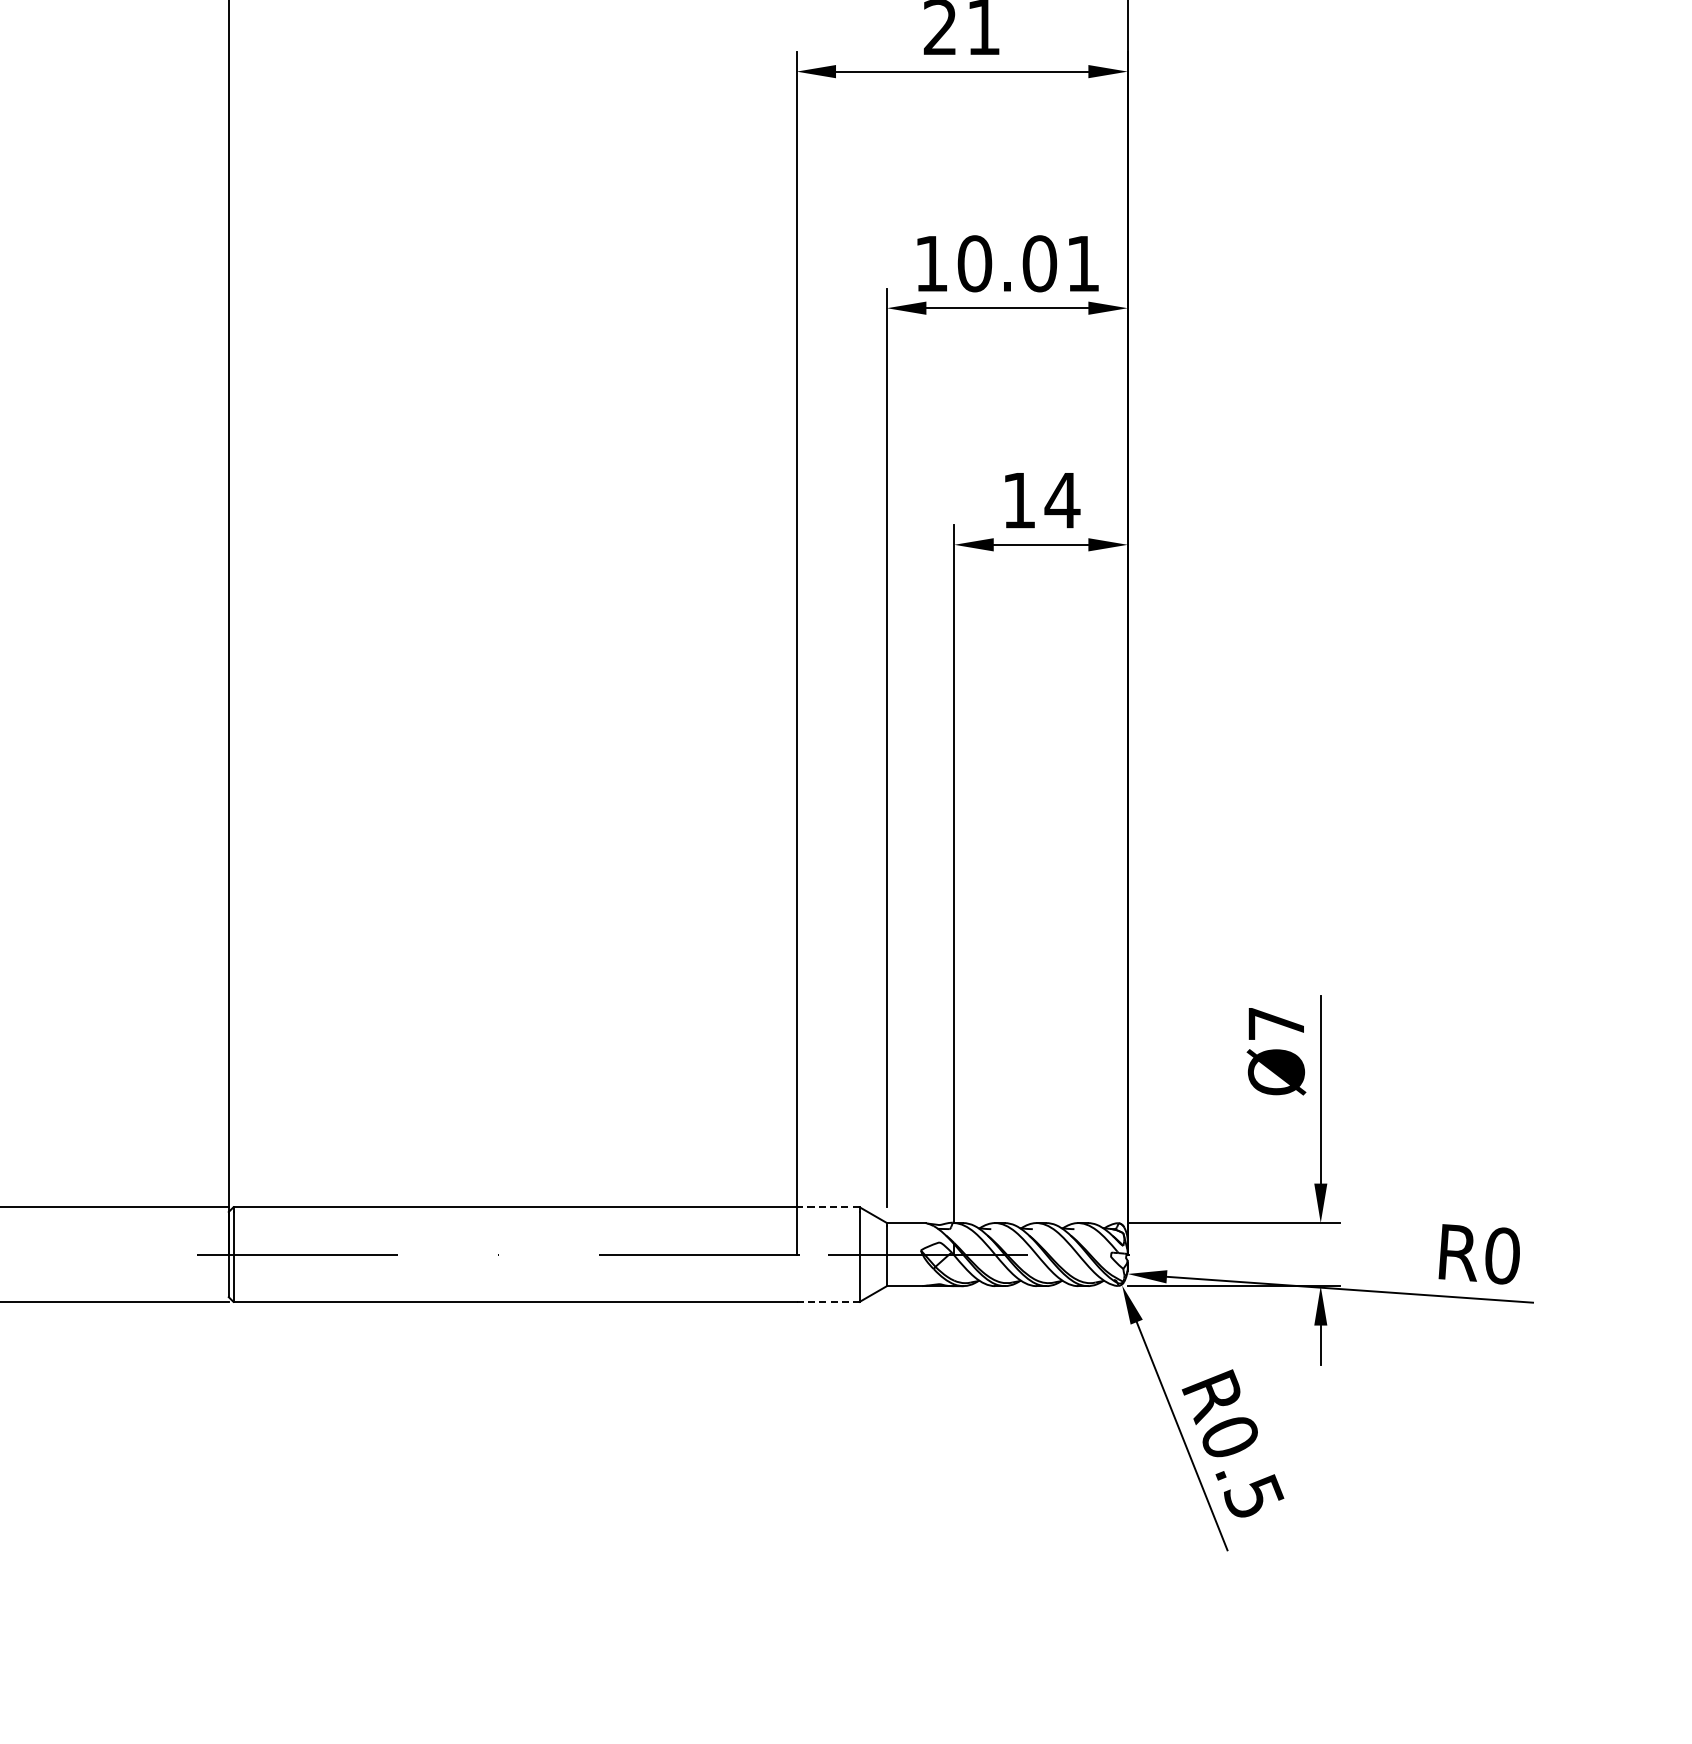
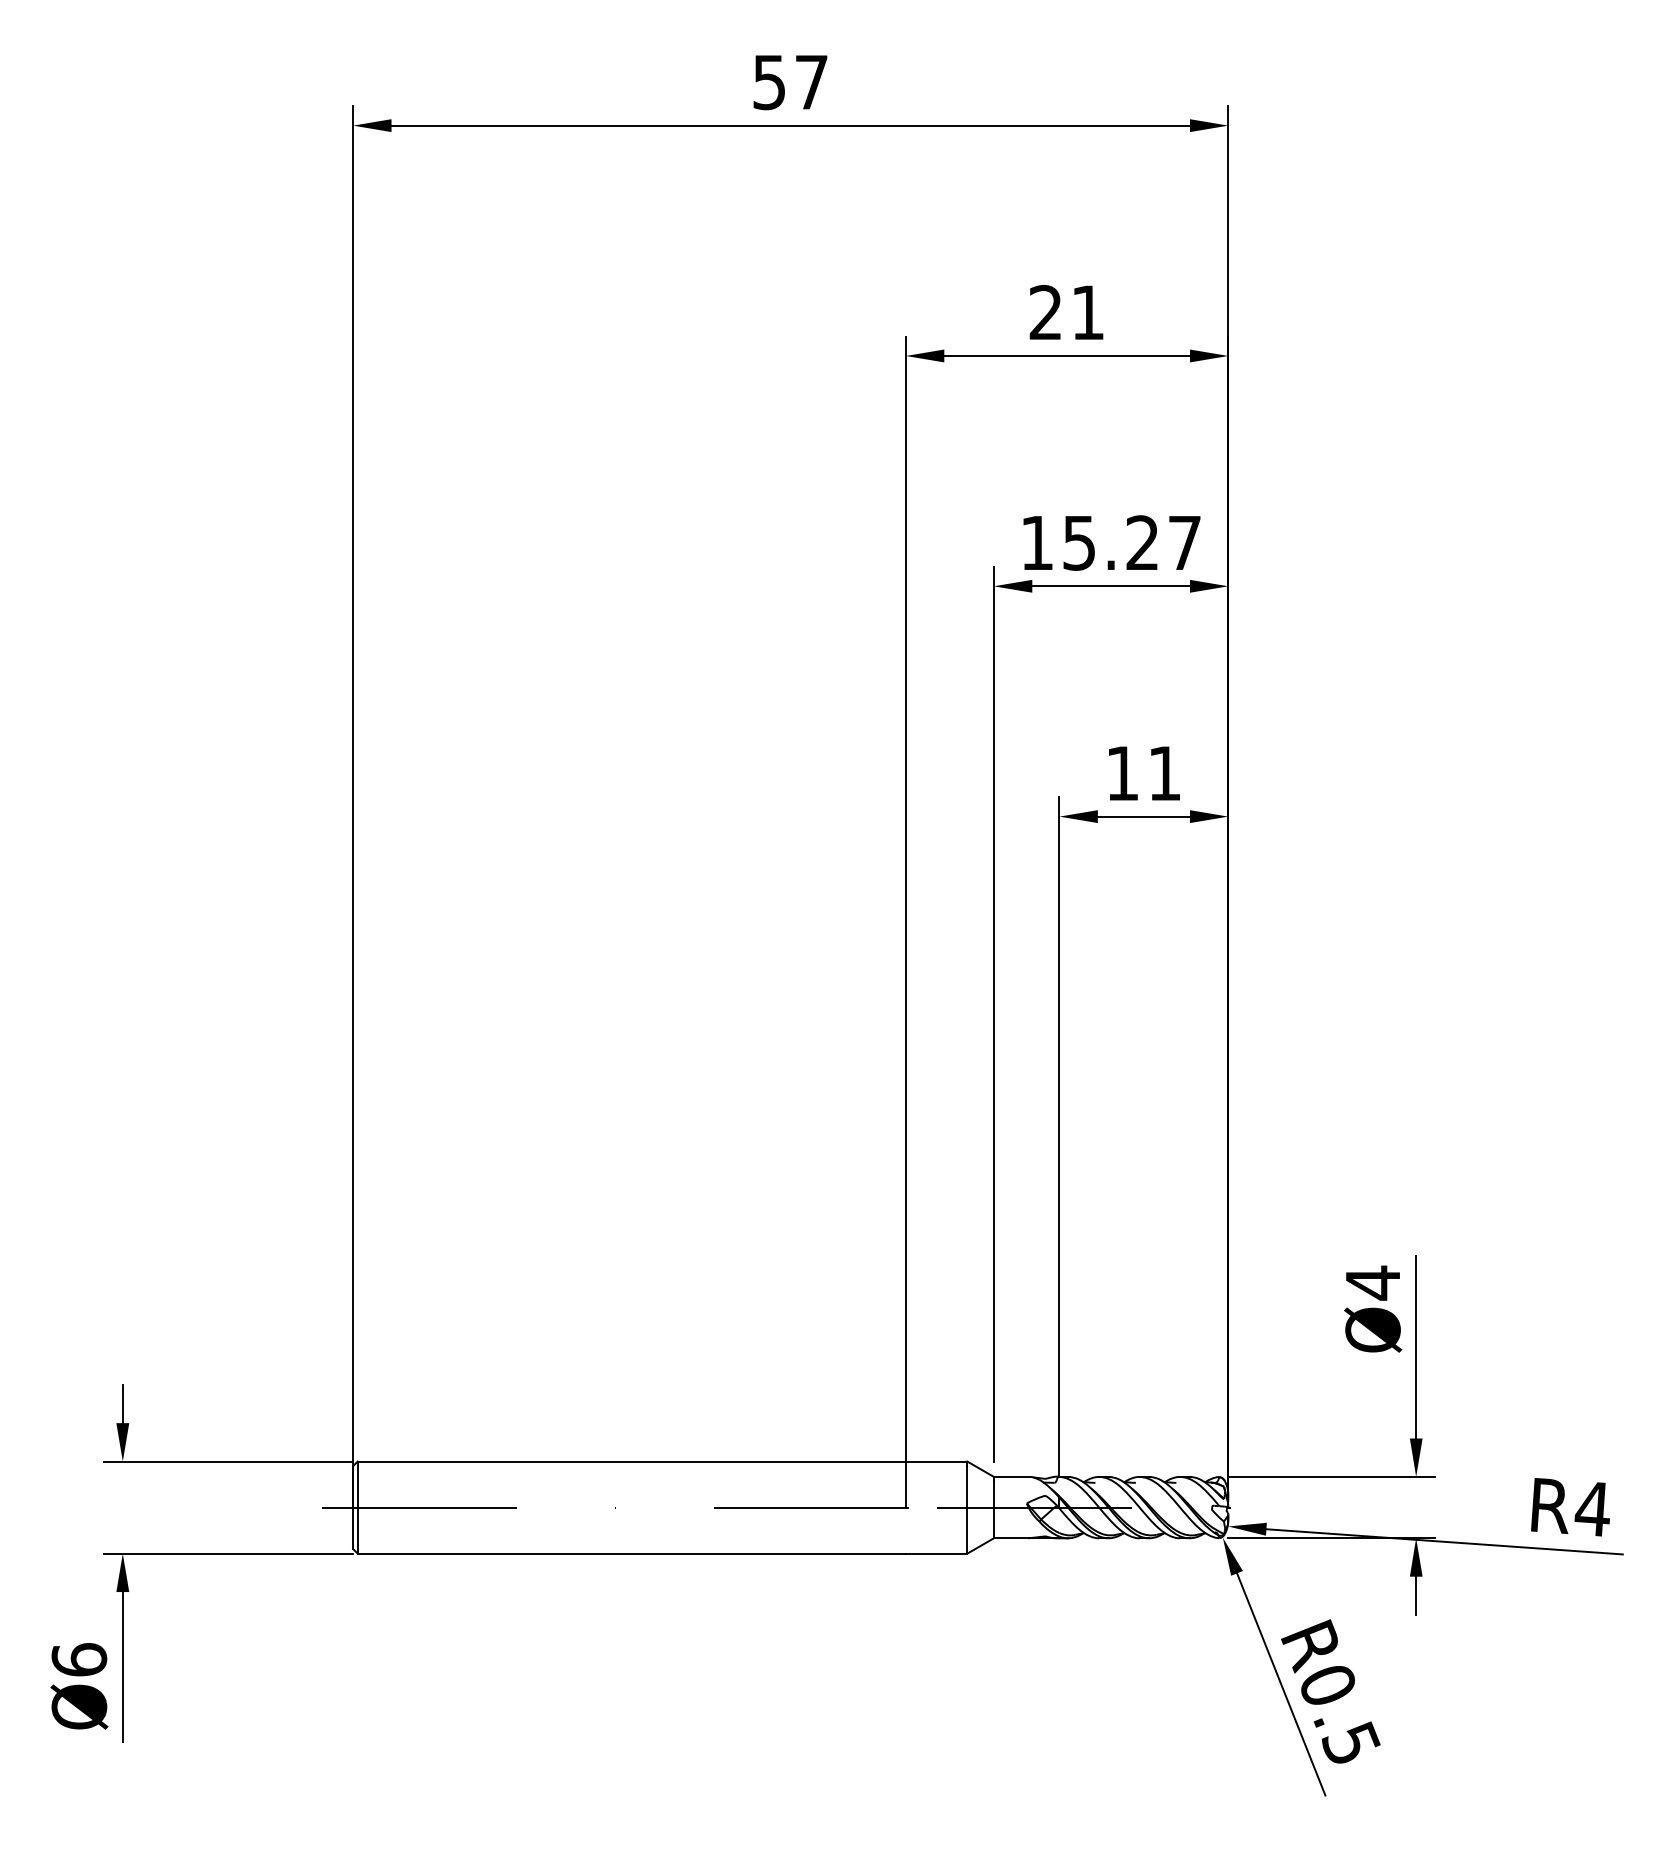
text: (1028, 263) -> (1131, 542), 10.01 -> 15.27
text: (1062, 500) -> (1164, 773), 14 -> 11
text: (1275, 1023) -> (1372, 1282), Ø7 -> Ø4
line: (828, 1207) -> (936, 1461), dashed -> solid
text: (1501, 1255) -> (1592, 1508), R0 -> R4
line: (828, 1301) -> (936, 1553), dashed -> solid

